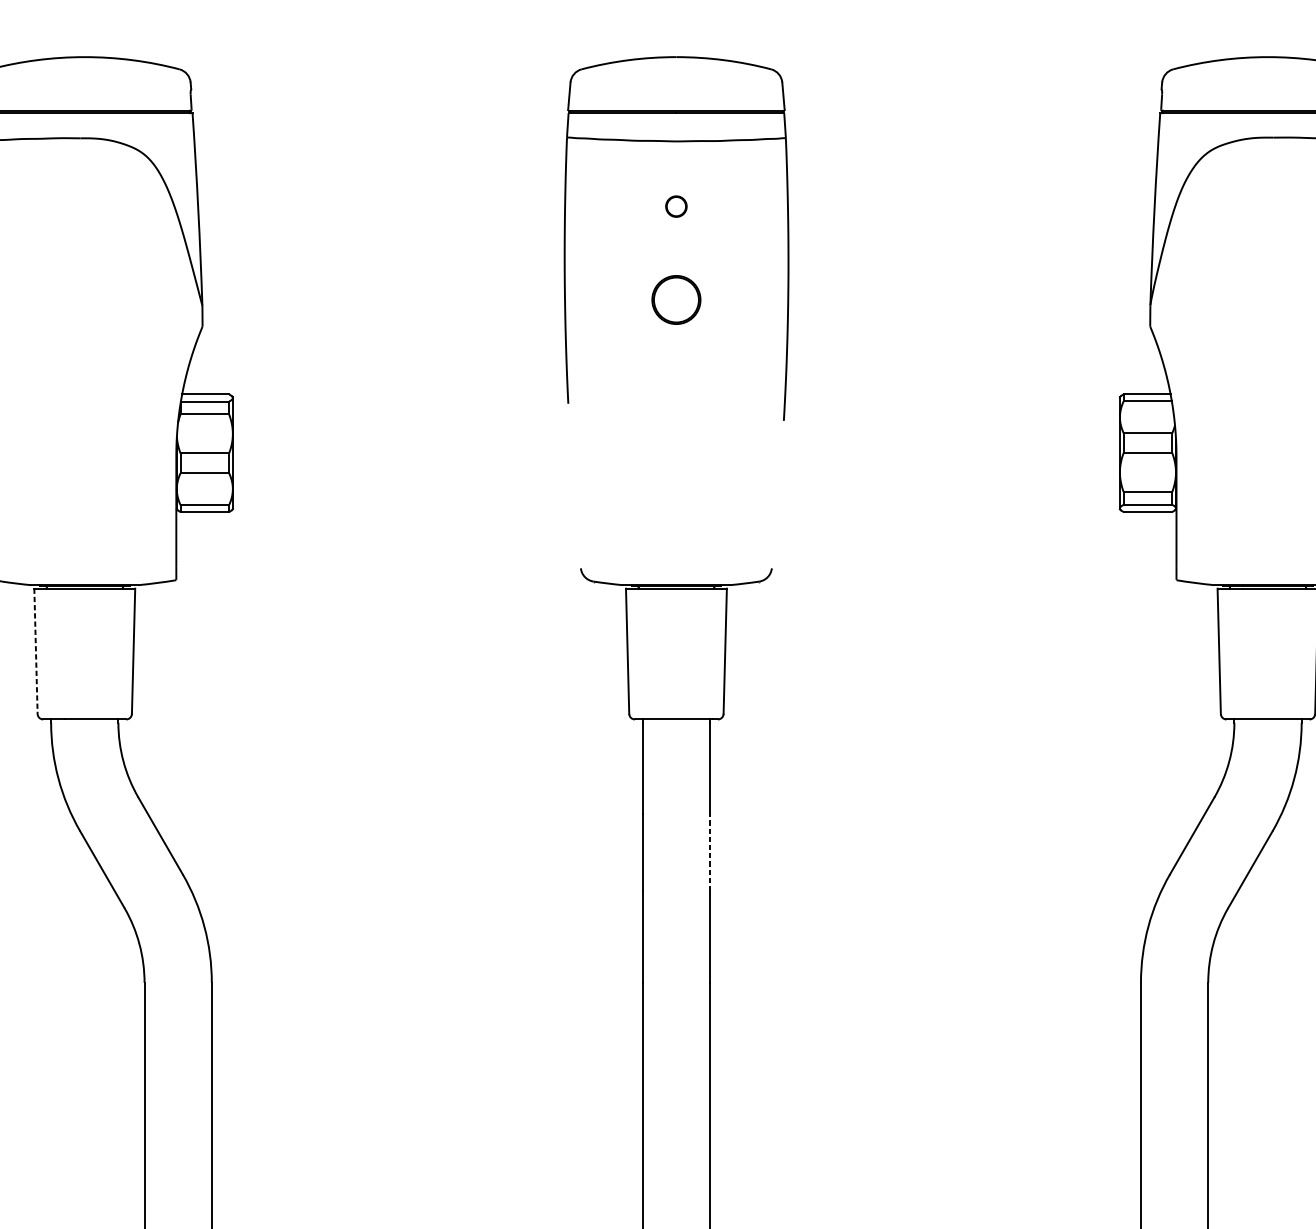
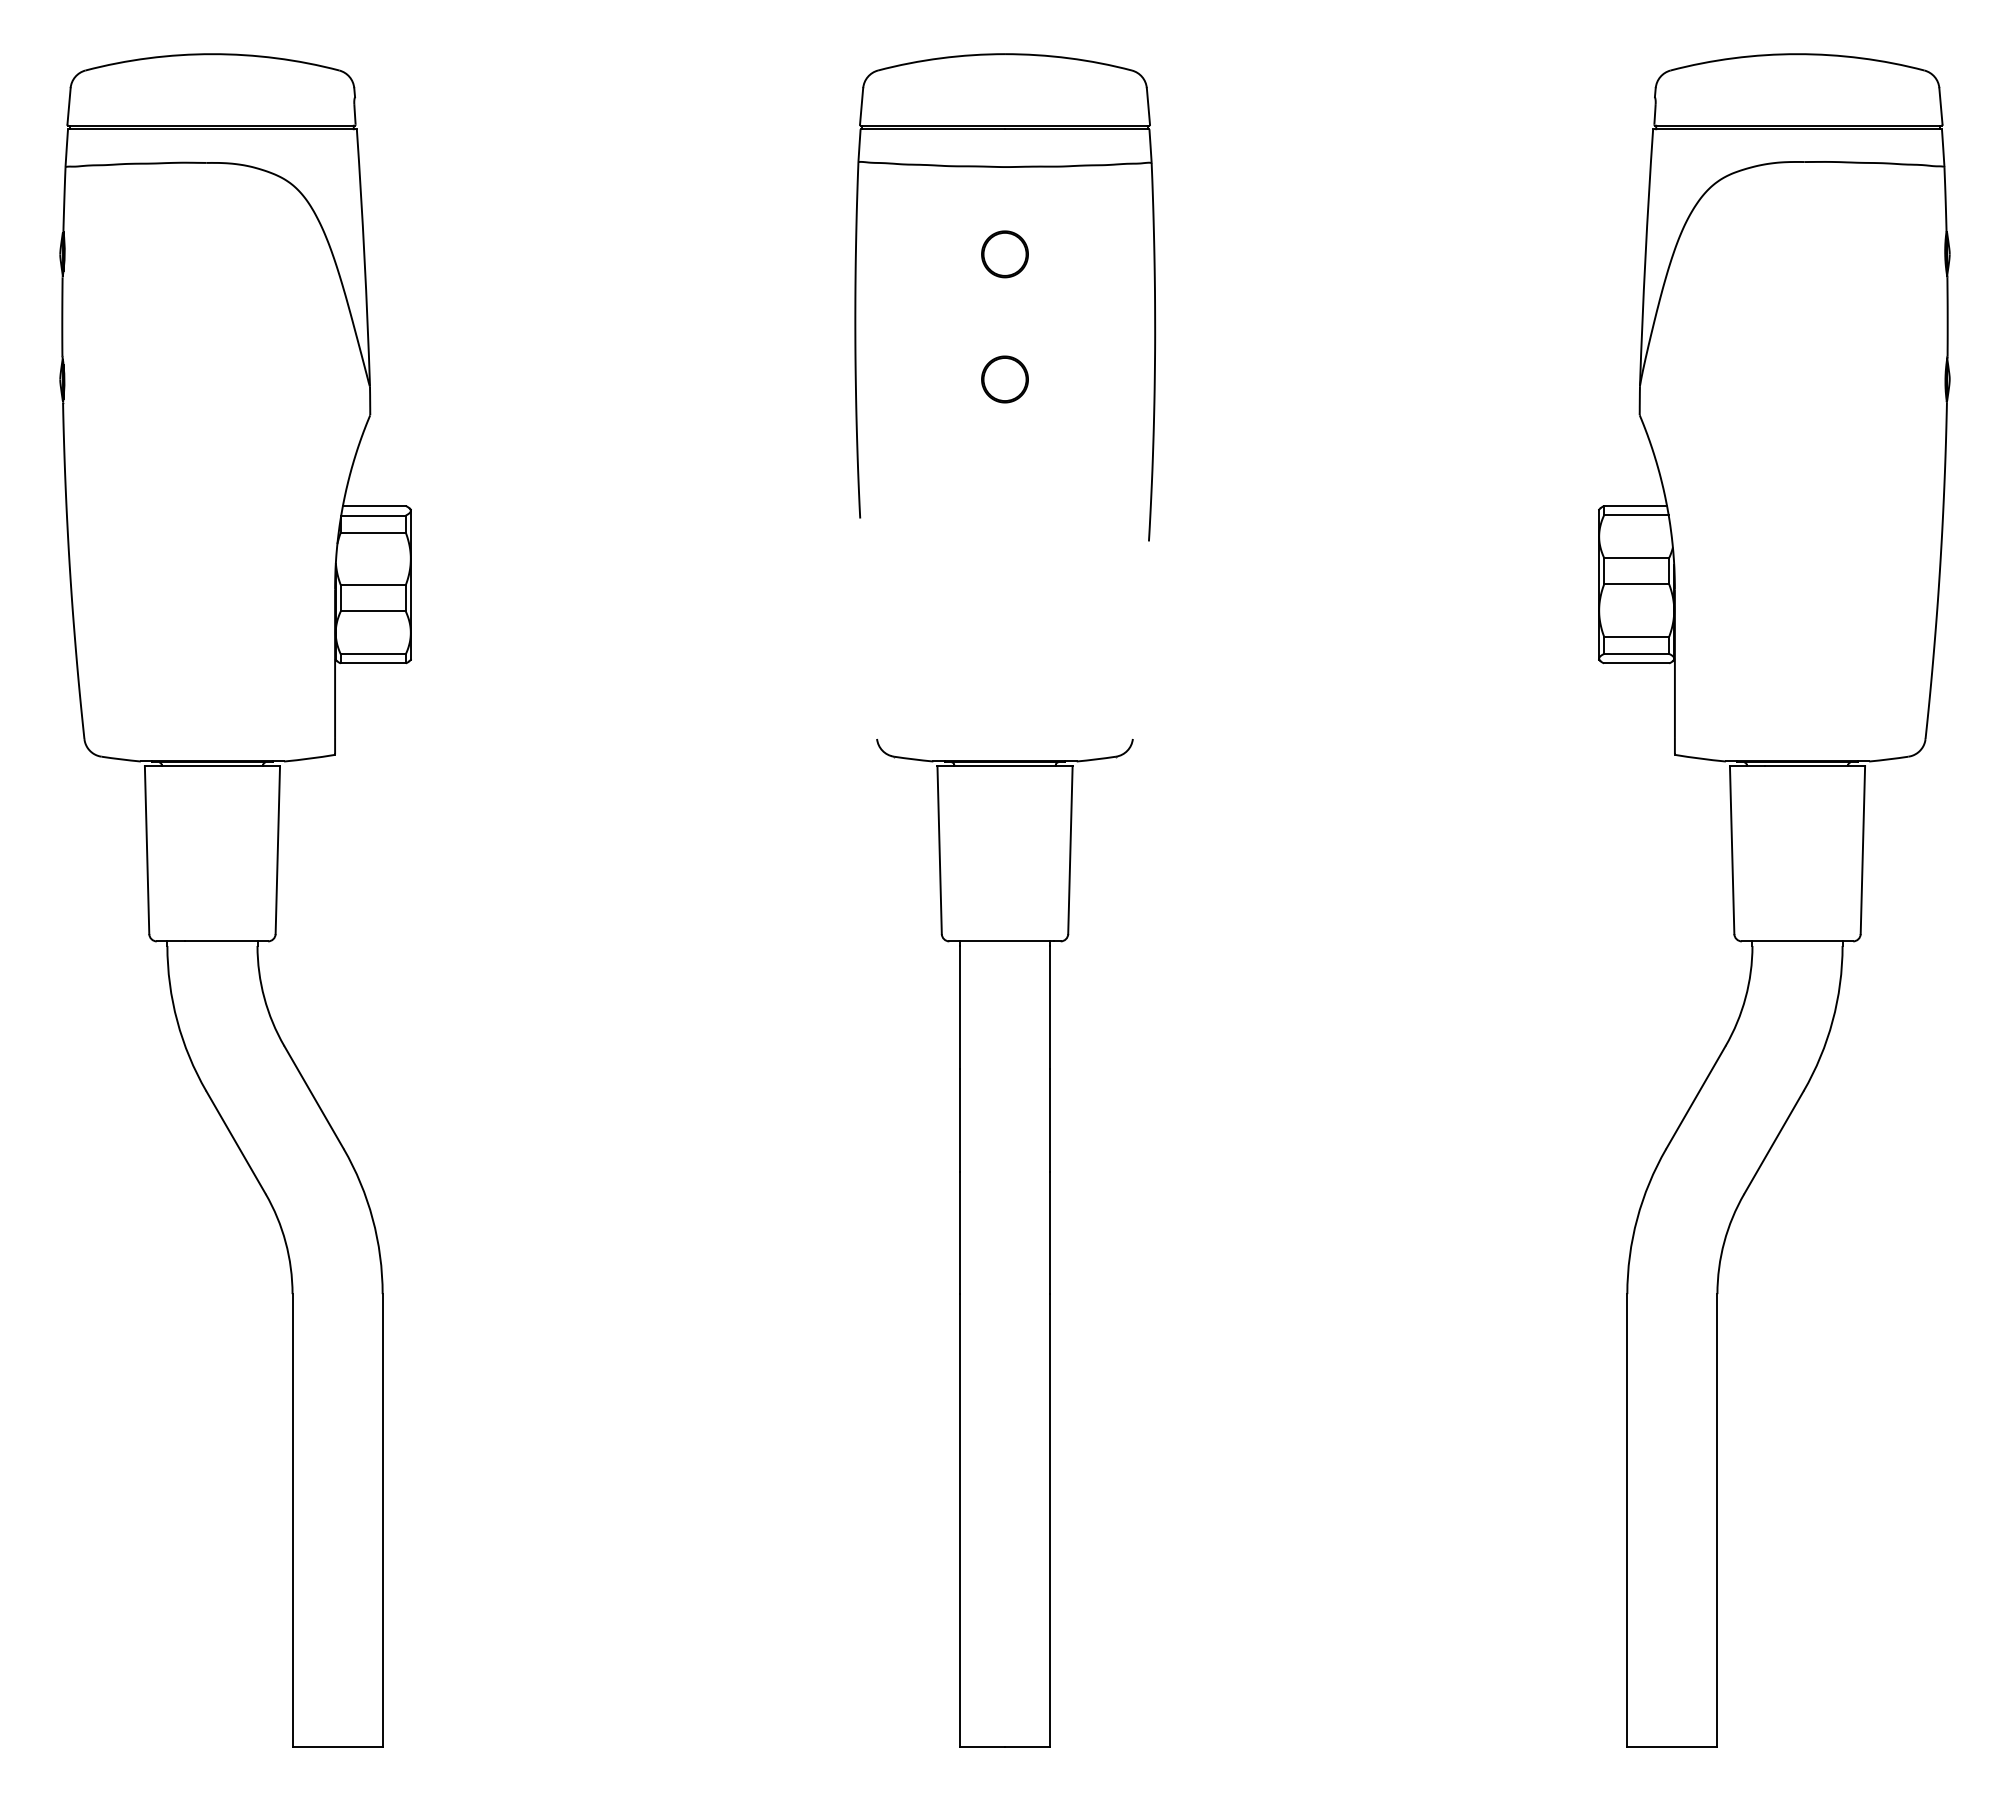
part: (676, 206) -> (1004, 254), size x1.67
part: (676, 299) -> (1004, 379), size x0.71
line: (36, 651) -> (147, 850), dashed -> solid
line: (710, 852) -> (1050, 1119), dashed -> solid

